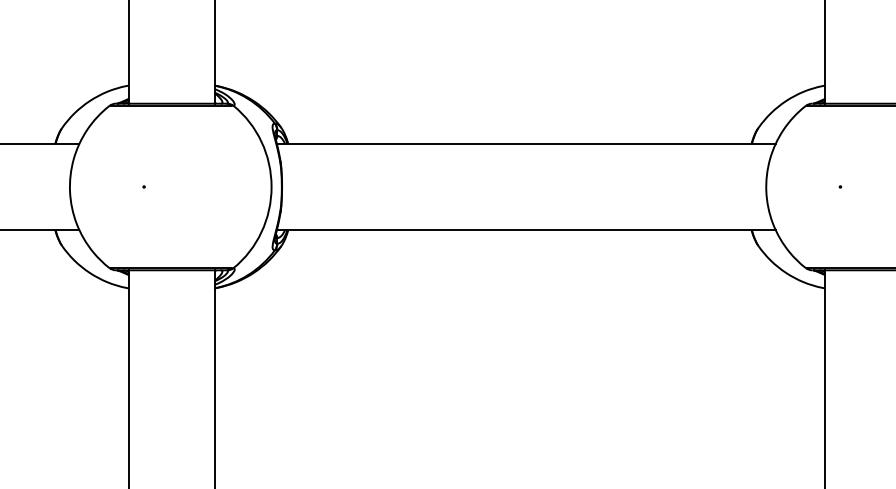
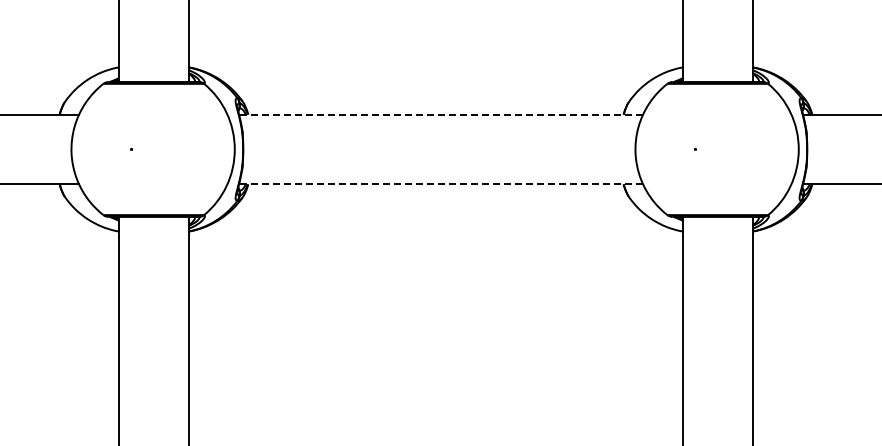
line: (526, 143) -> (441, 114), solid -> dashed
line: (526, 230) -> (441, 184), solid -> dashed

